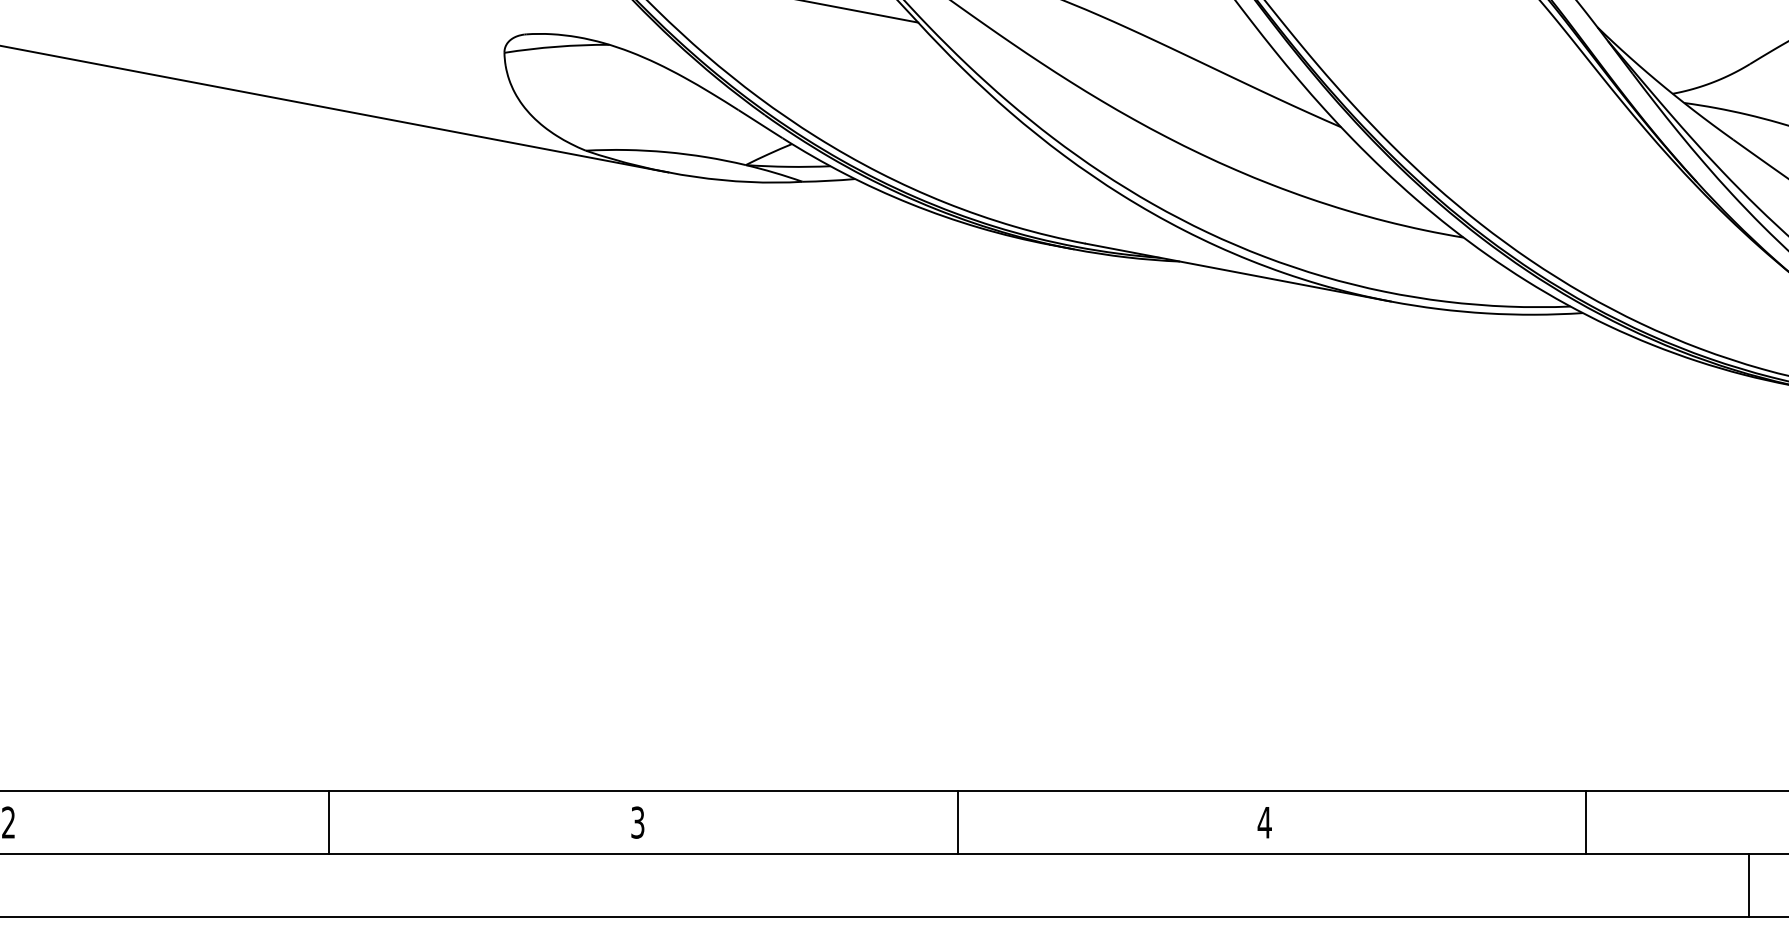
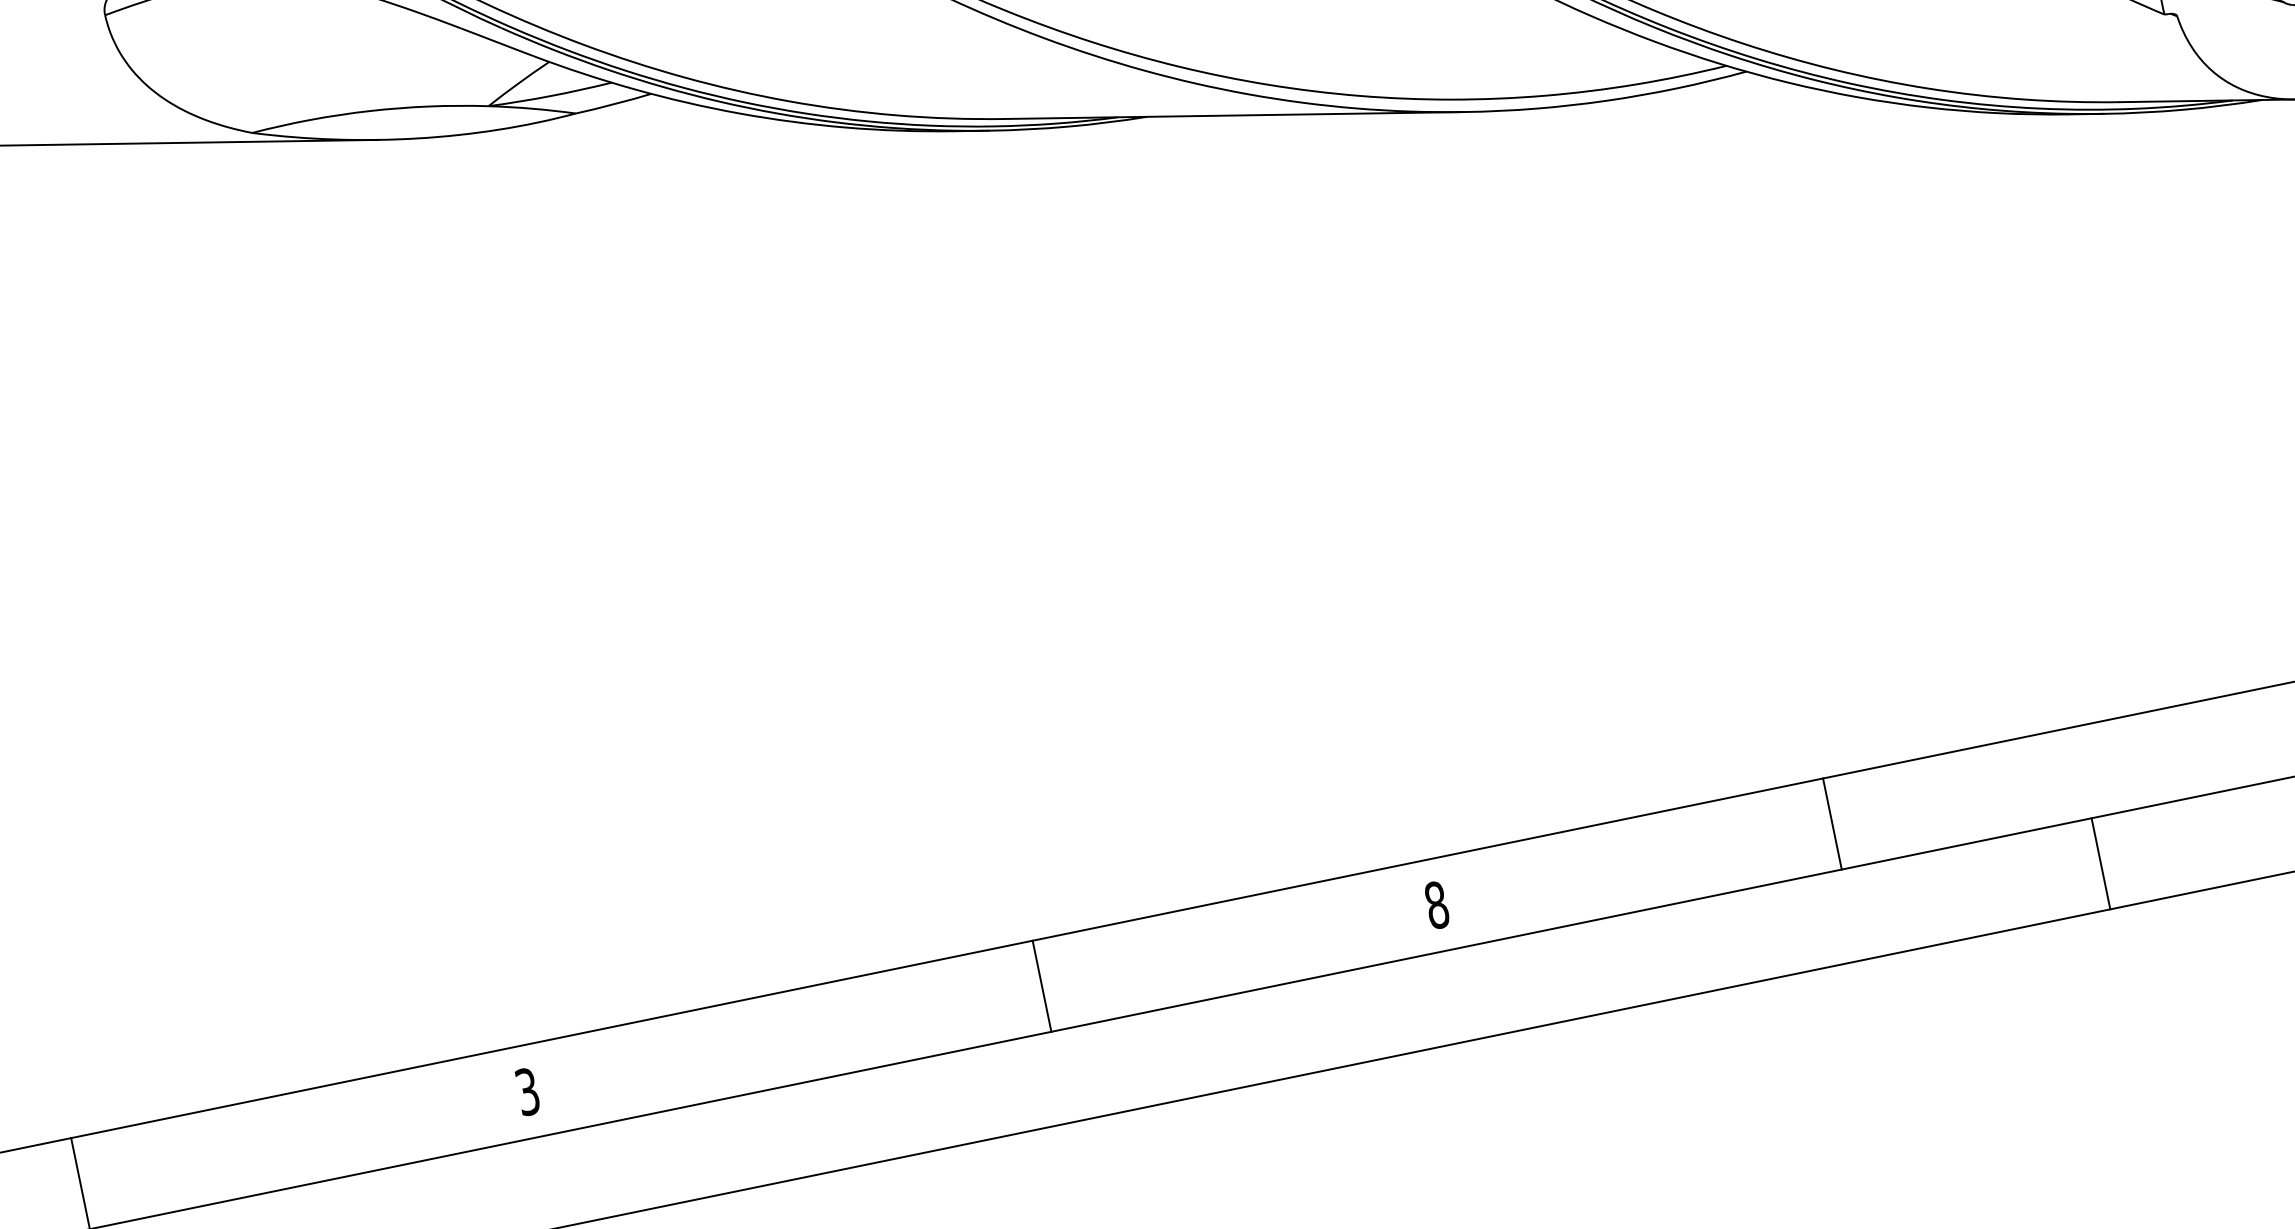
line: (957, 822) -> (1041, 986), moved
text: (1264, 822) -> (1436, 905), 4 -> 8
line: (1585, 822) -> (1832, 823), moved
line: (1748, 885) -> (2100, 863), moved

